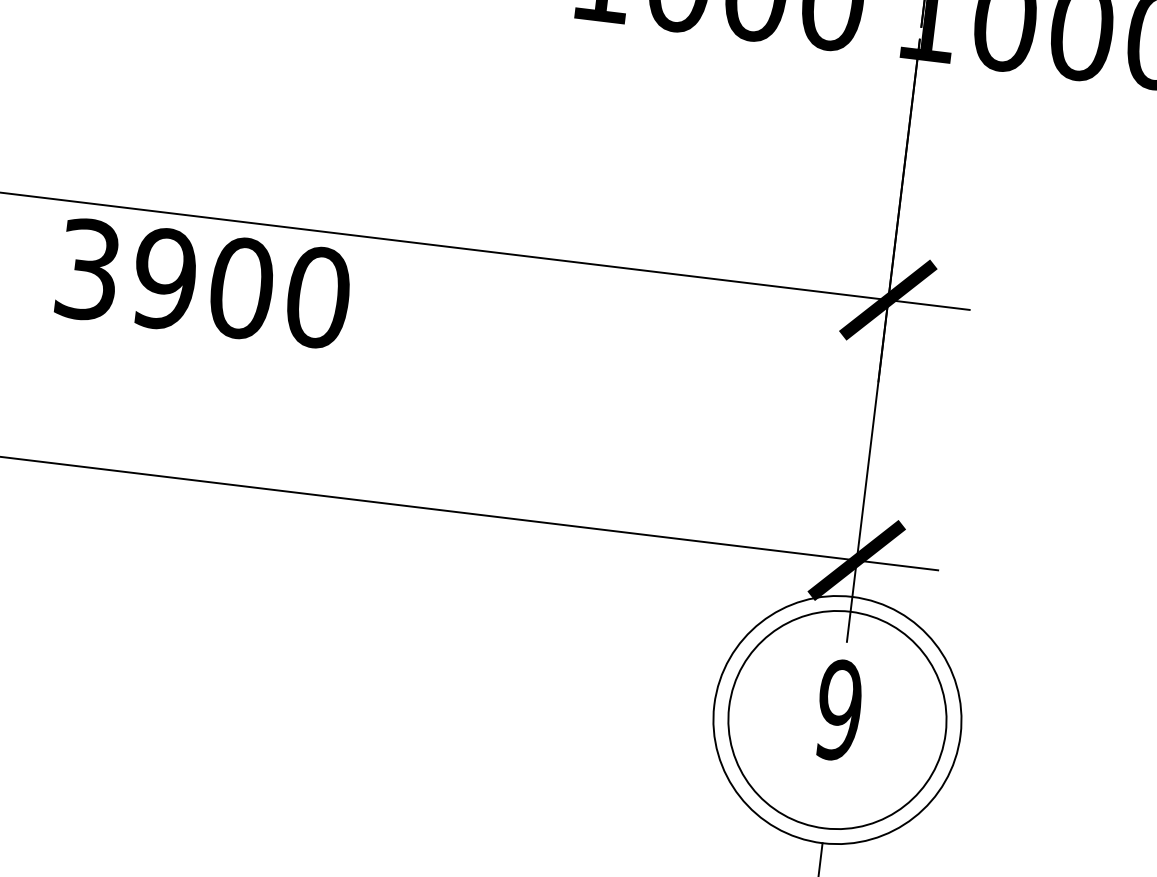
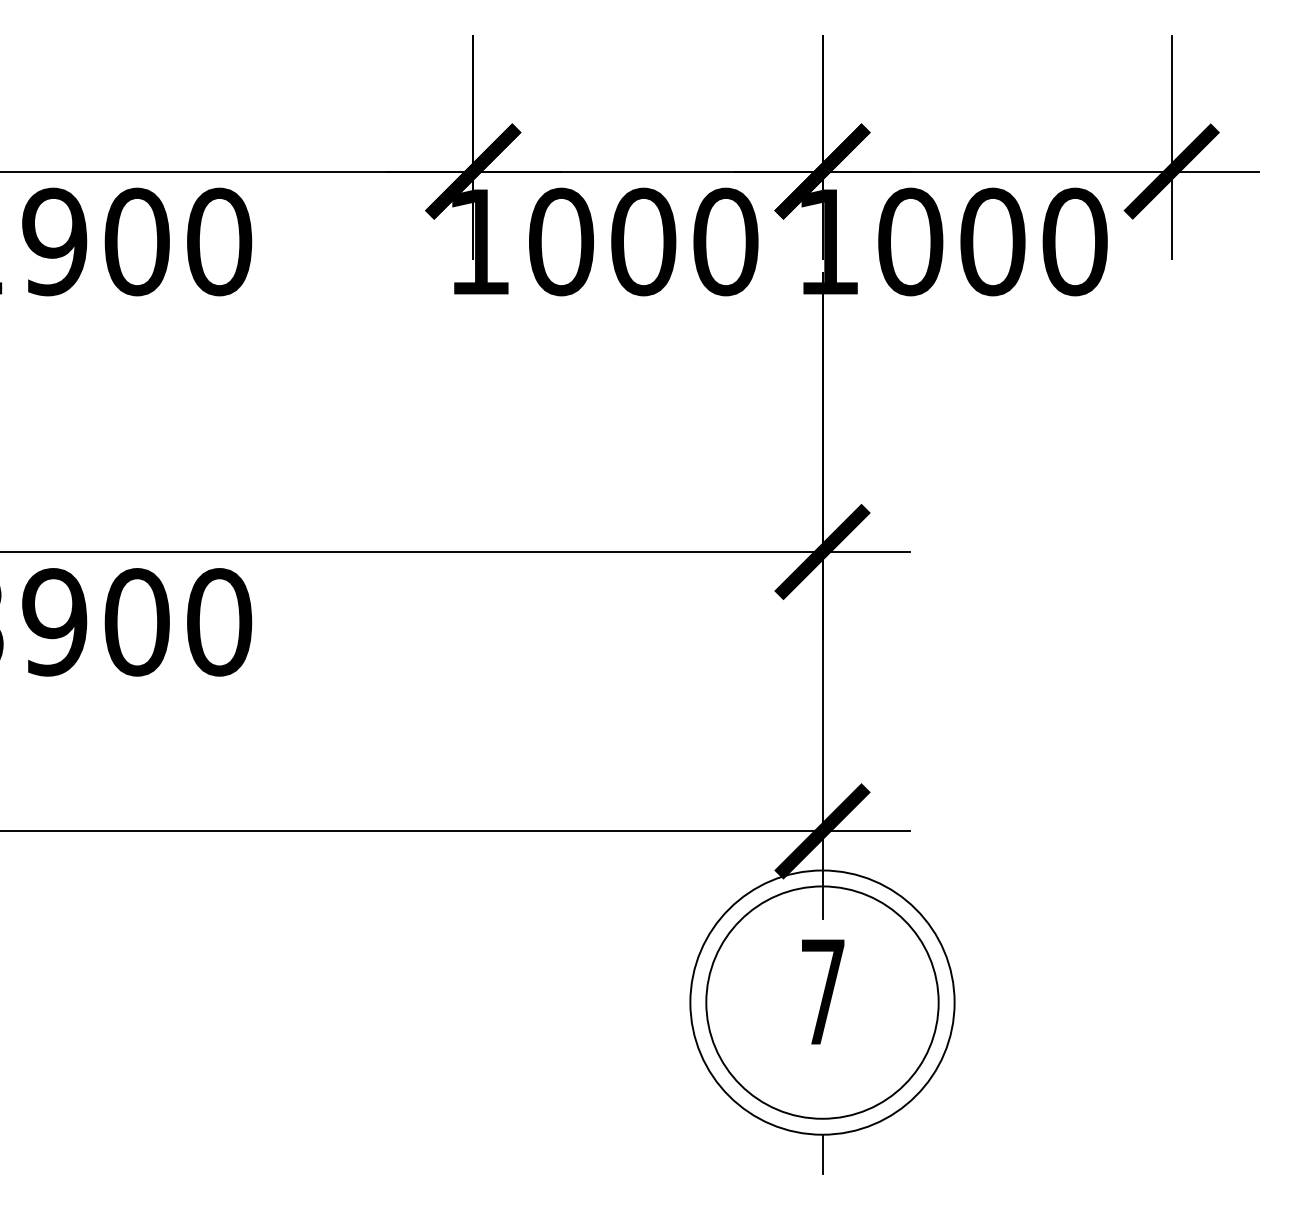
text: (838, 709) -> (822, 991), 9 -> 7

